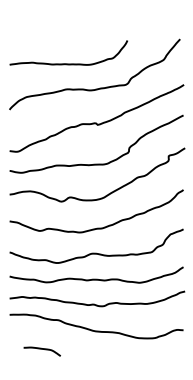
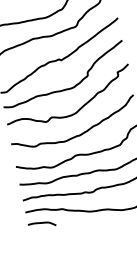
curve: (41, 349) -> (41, 223), moved

